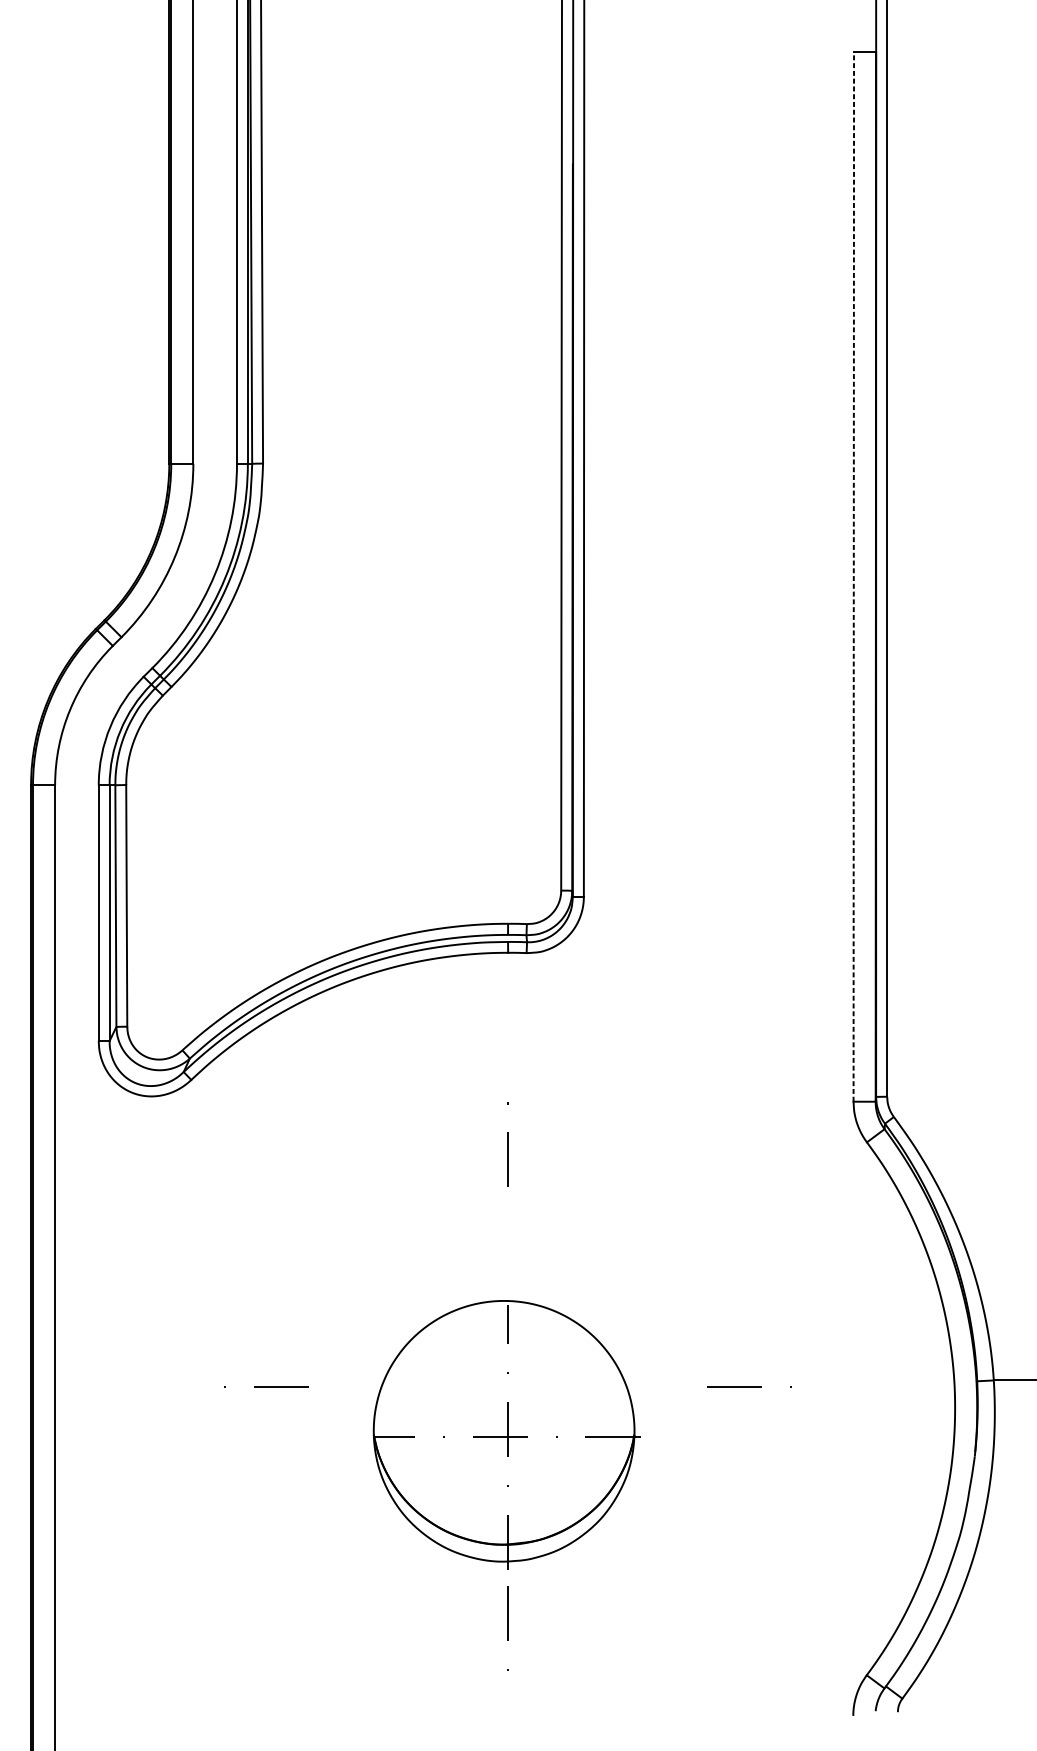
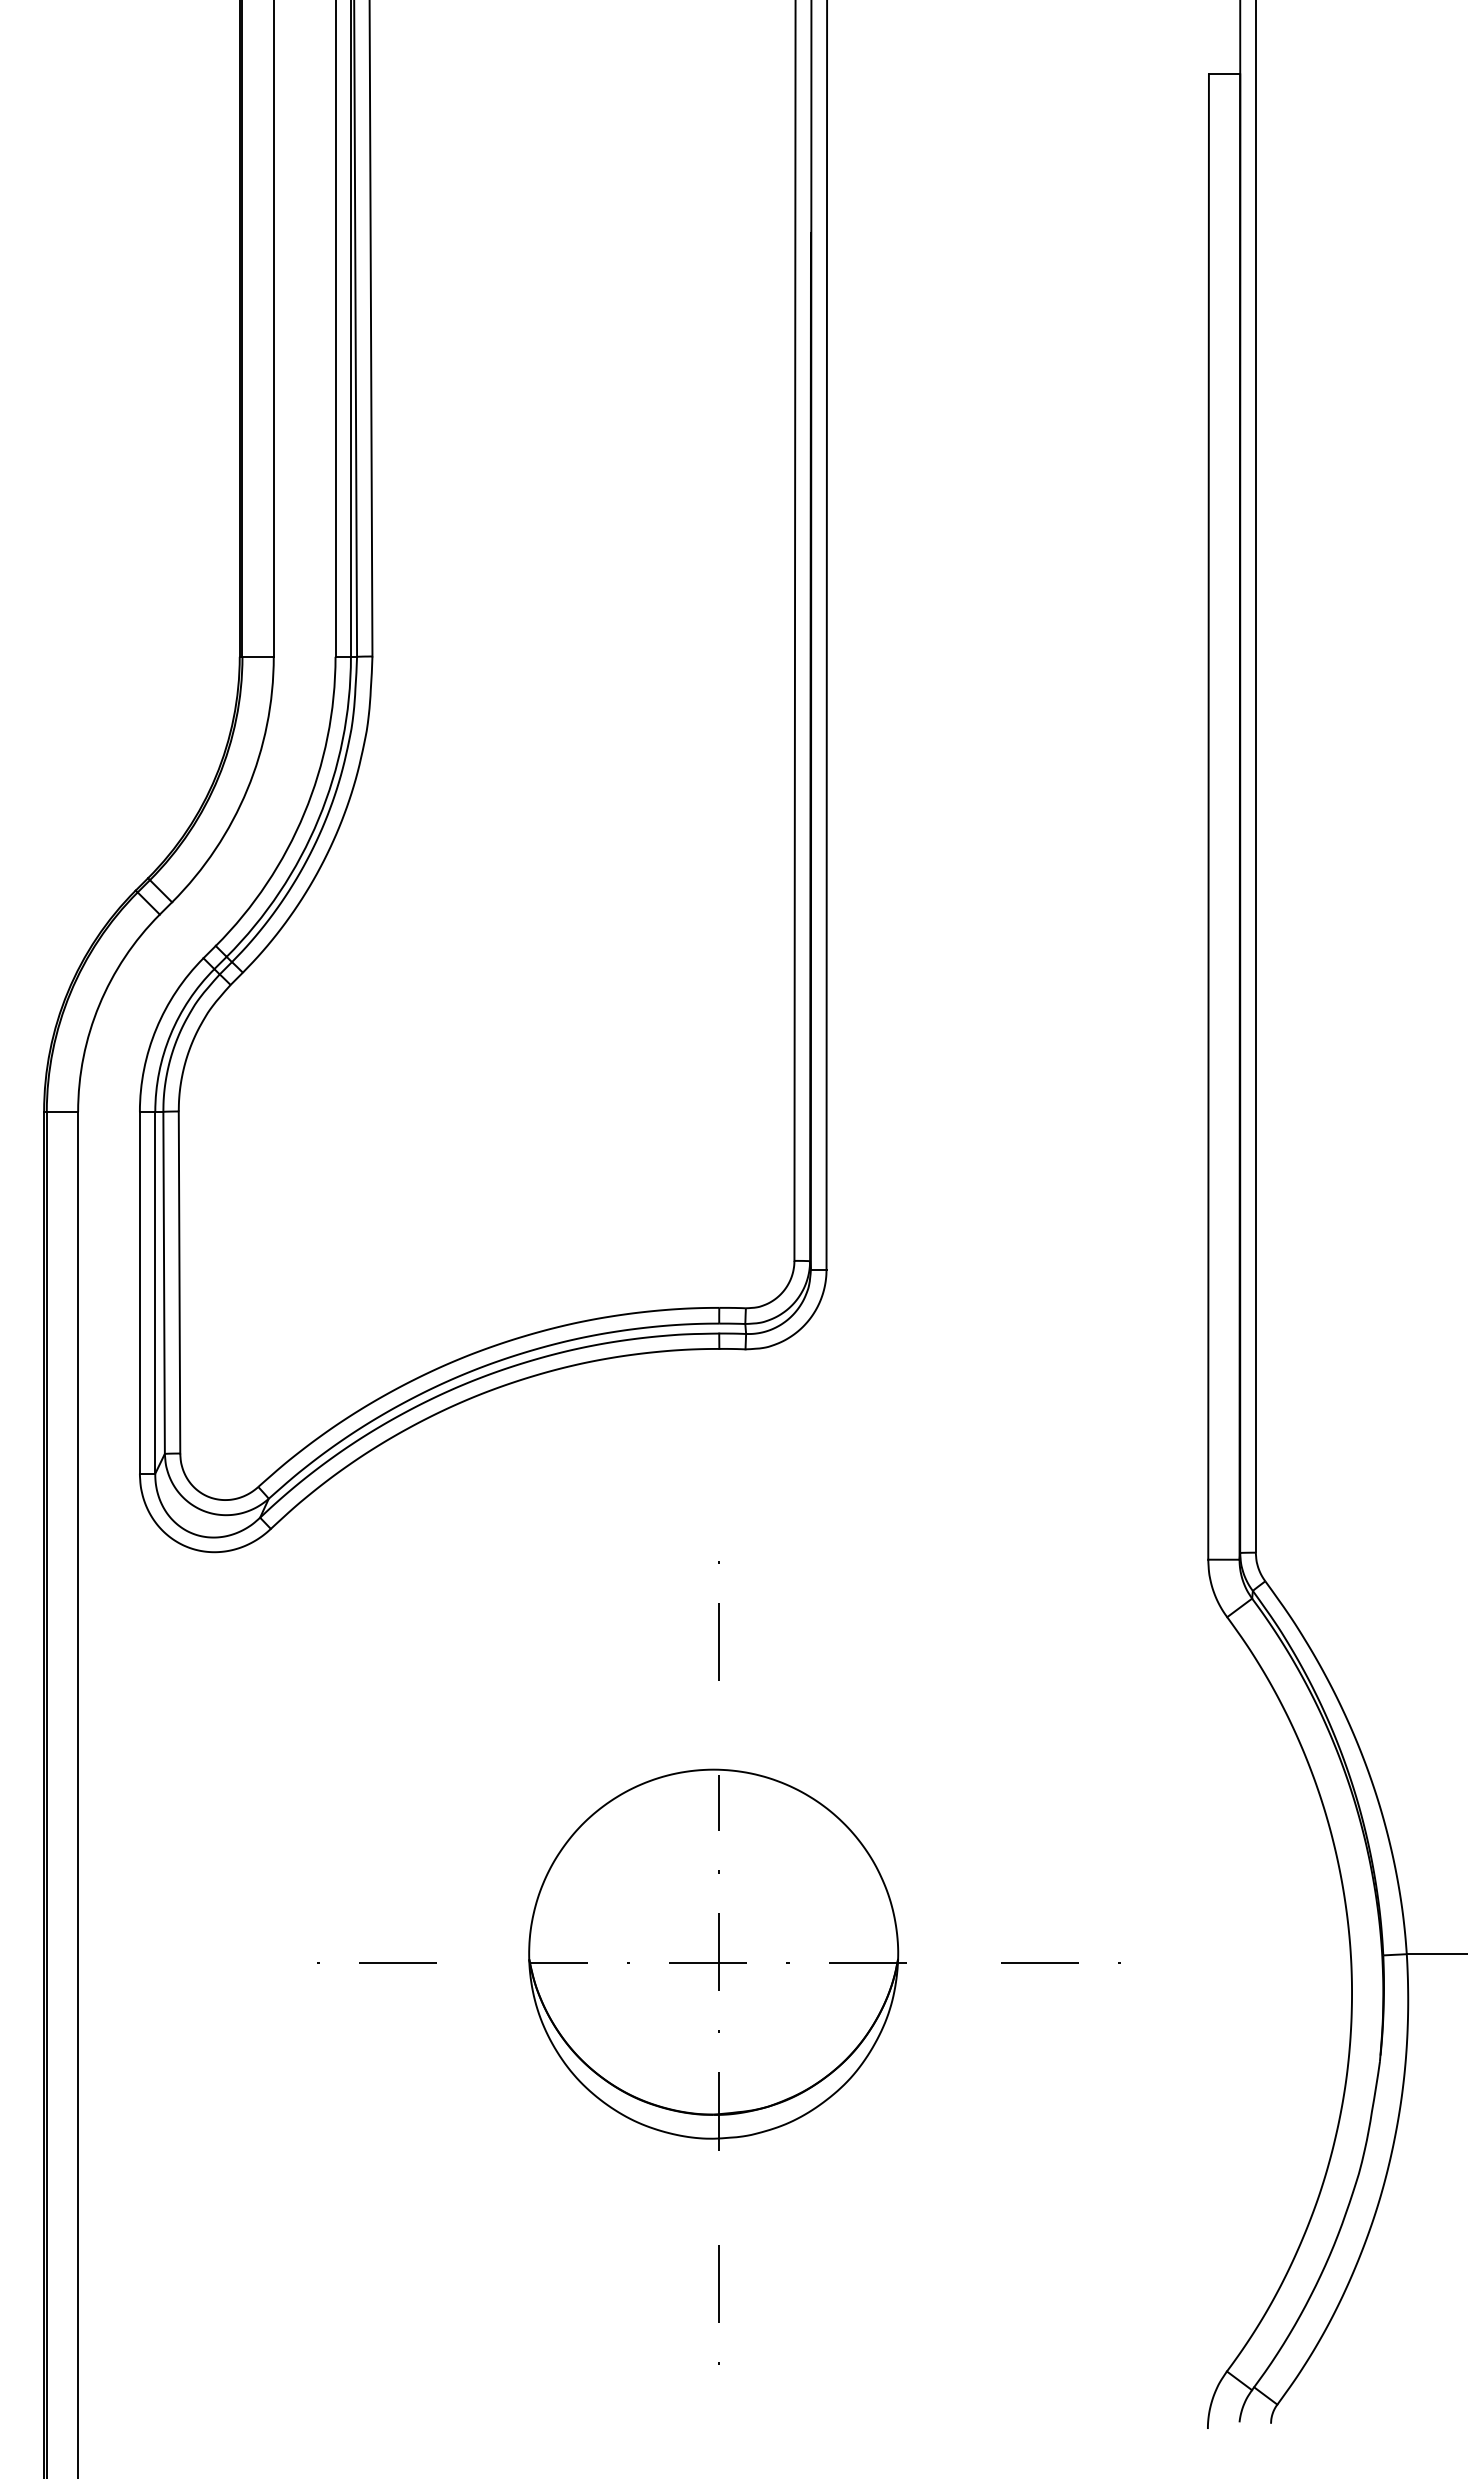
line: (853, 577) -> (1208, 817), dashed -> solid
part: (506, 1435) -> (717, 1959), moved

